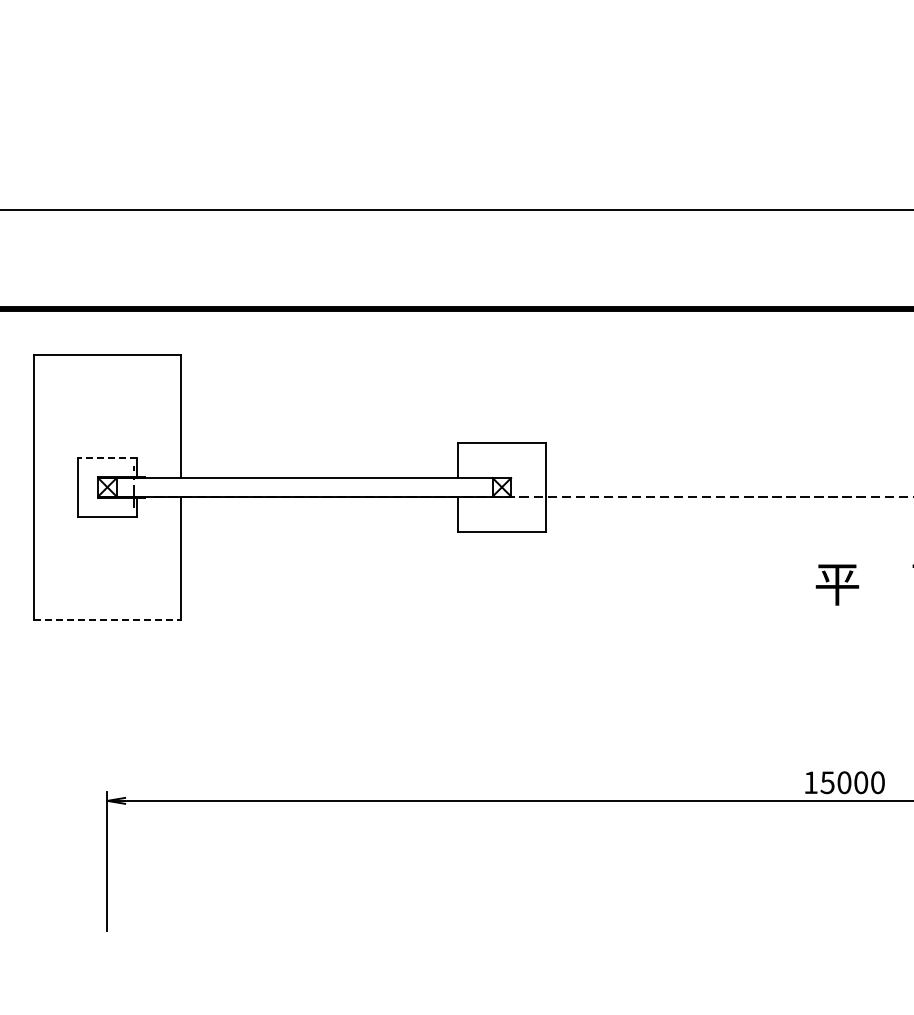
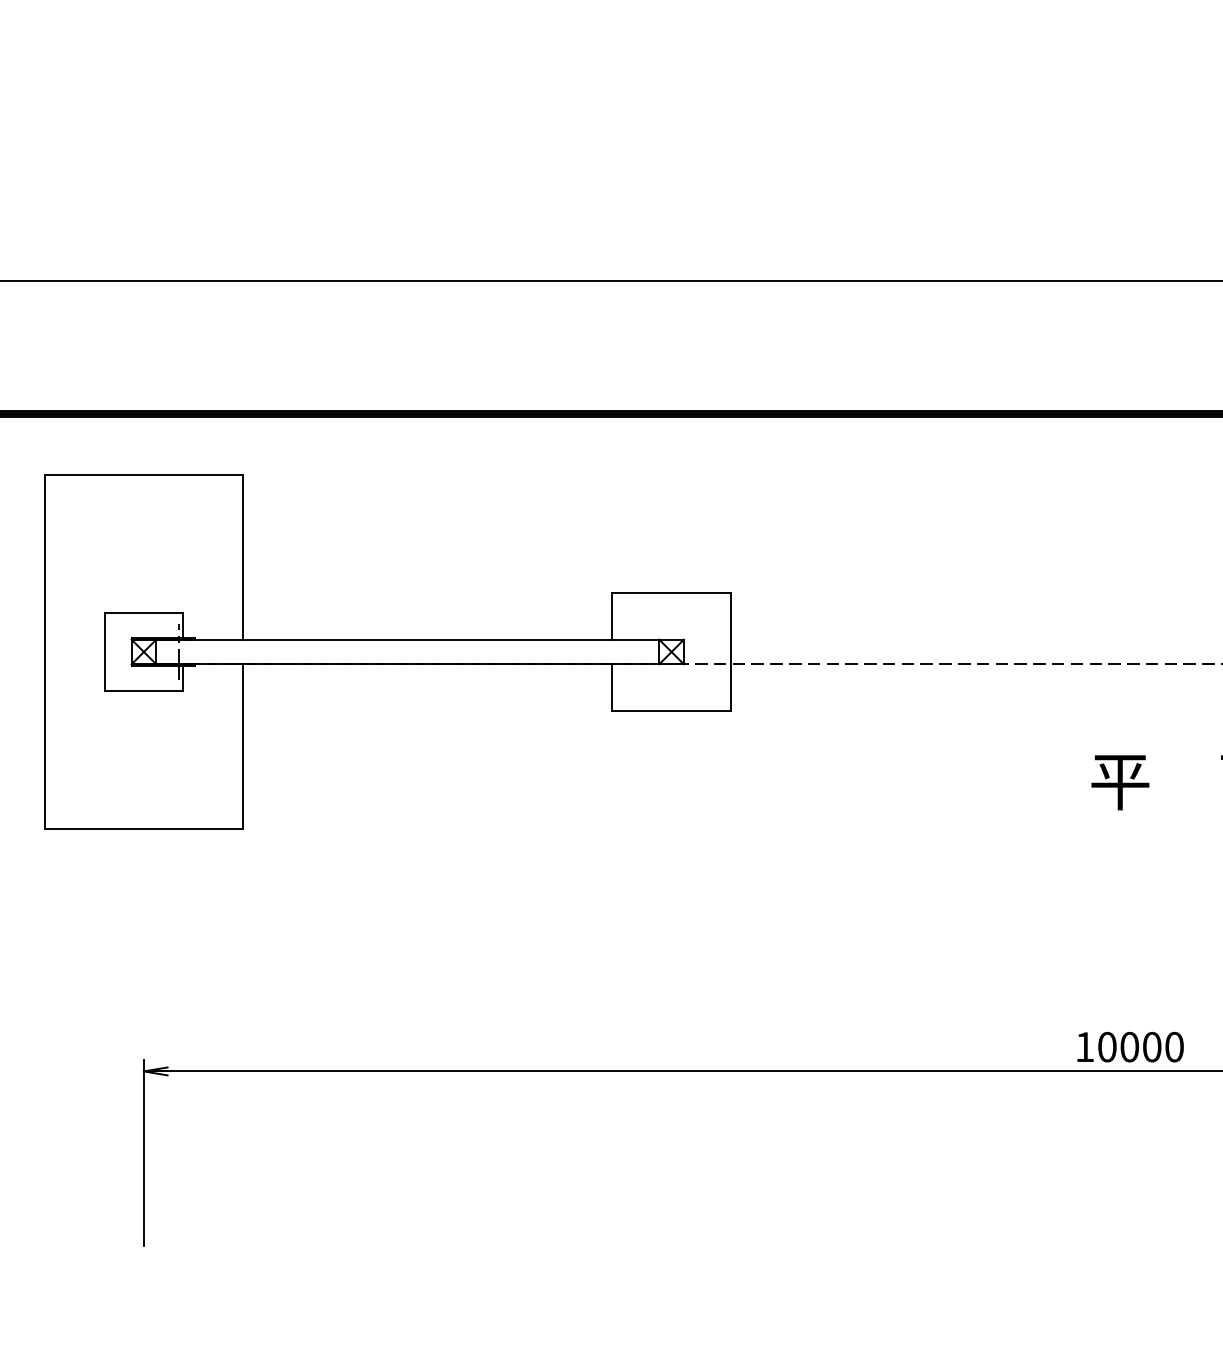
line: (106, 457) -> (142, 612), dashed -> solid
line: (107, 619) -> (144, 828), dashed -> solid
text: (827, 782) -> (1107, 1046), 15000 -> 10000

